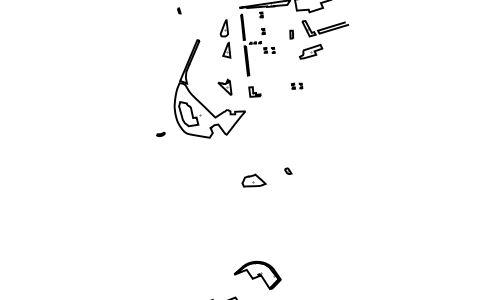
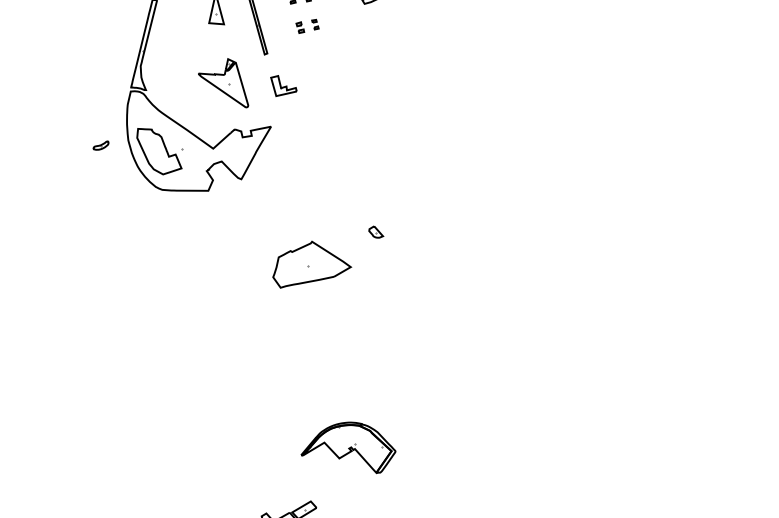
part: (296, 85) -> (306, 25), moved
part: (224, 86) -> (221, 83), size x1.67
part: (160, 133) -> (100, 144), moved
part: (253, 180) -> (309, 262), size x1.67

